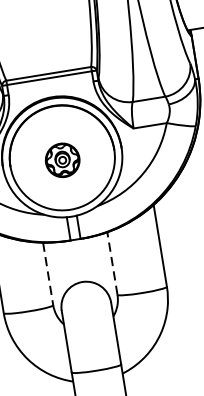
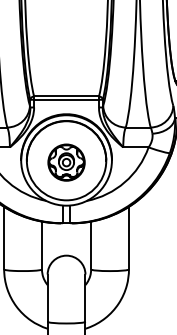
part: (62, 160) -> (66, 162), size x1.43
line: (112, 263) -> (91, 245), dashed -> solid
line: (47, 274) -> (41, 245), dashed -> solid

